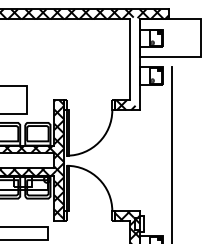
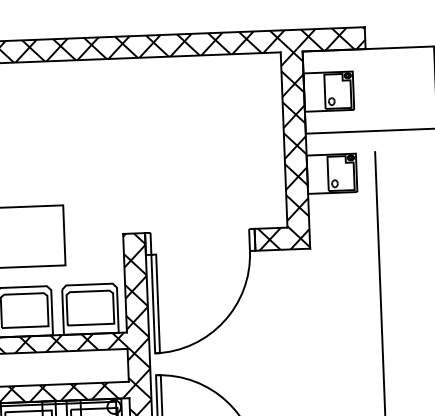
hatch: (134, 63) -> (294, 147), added

